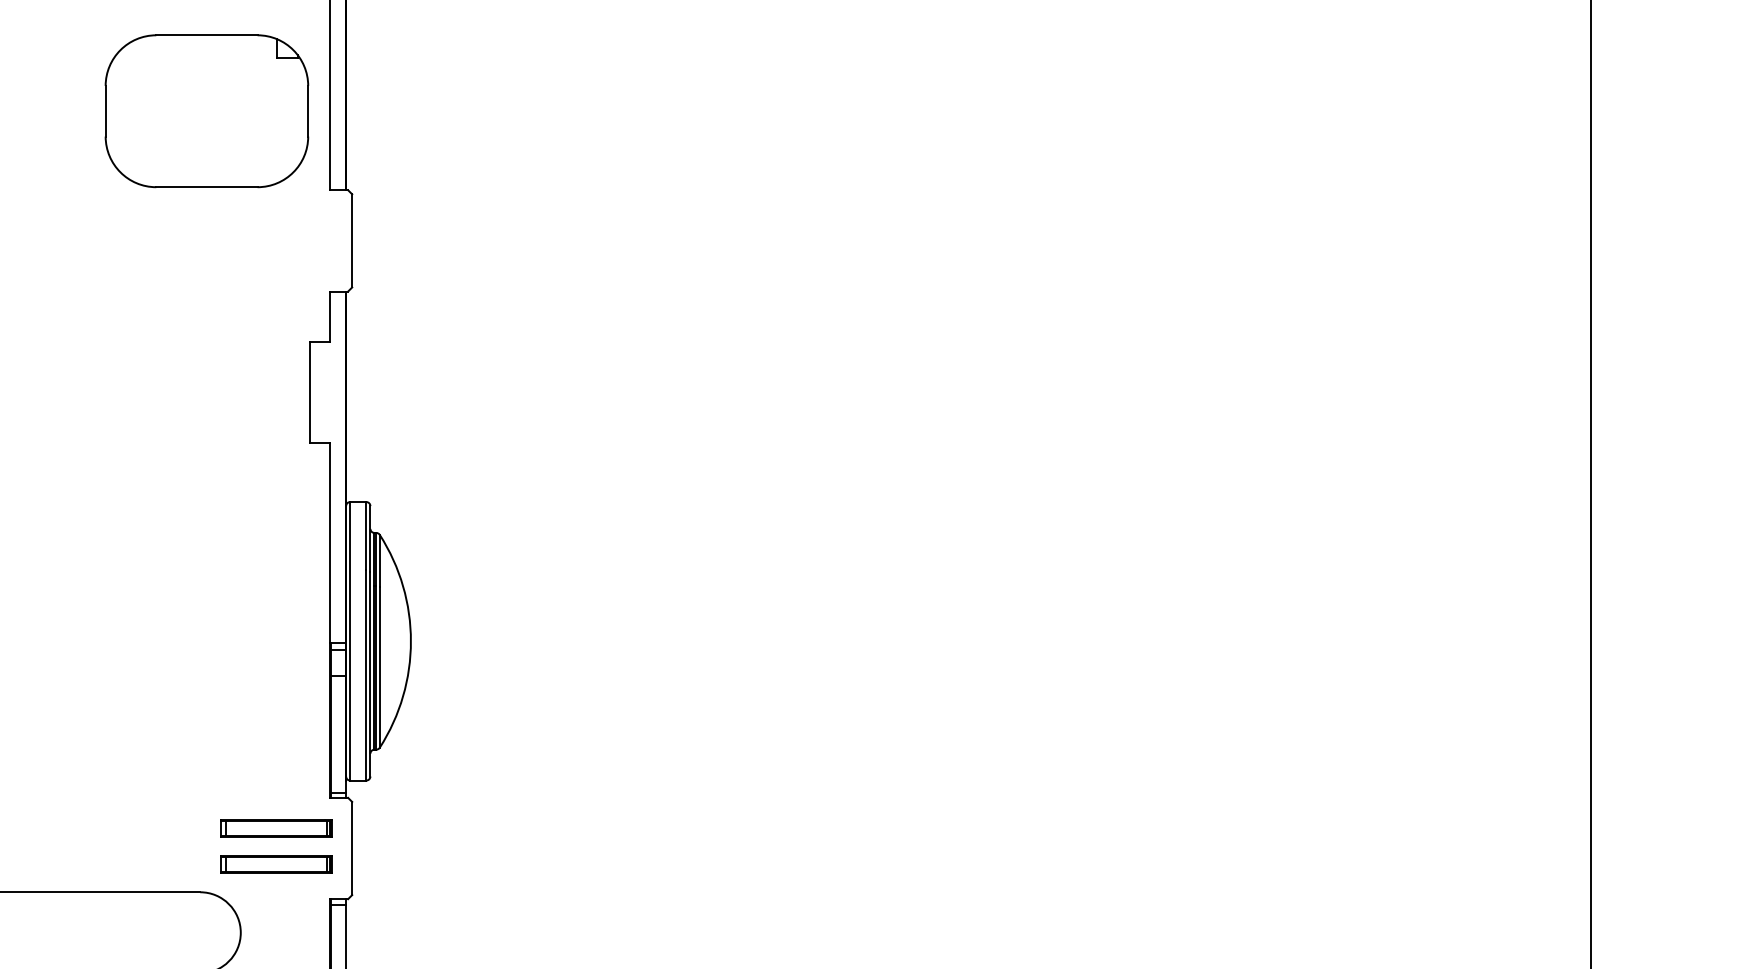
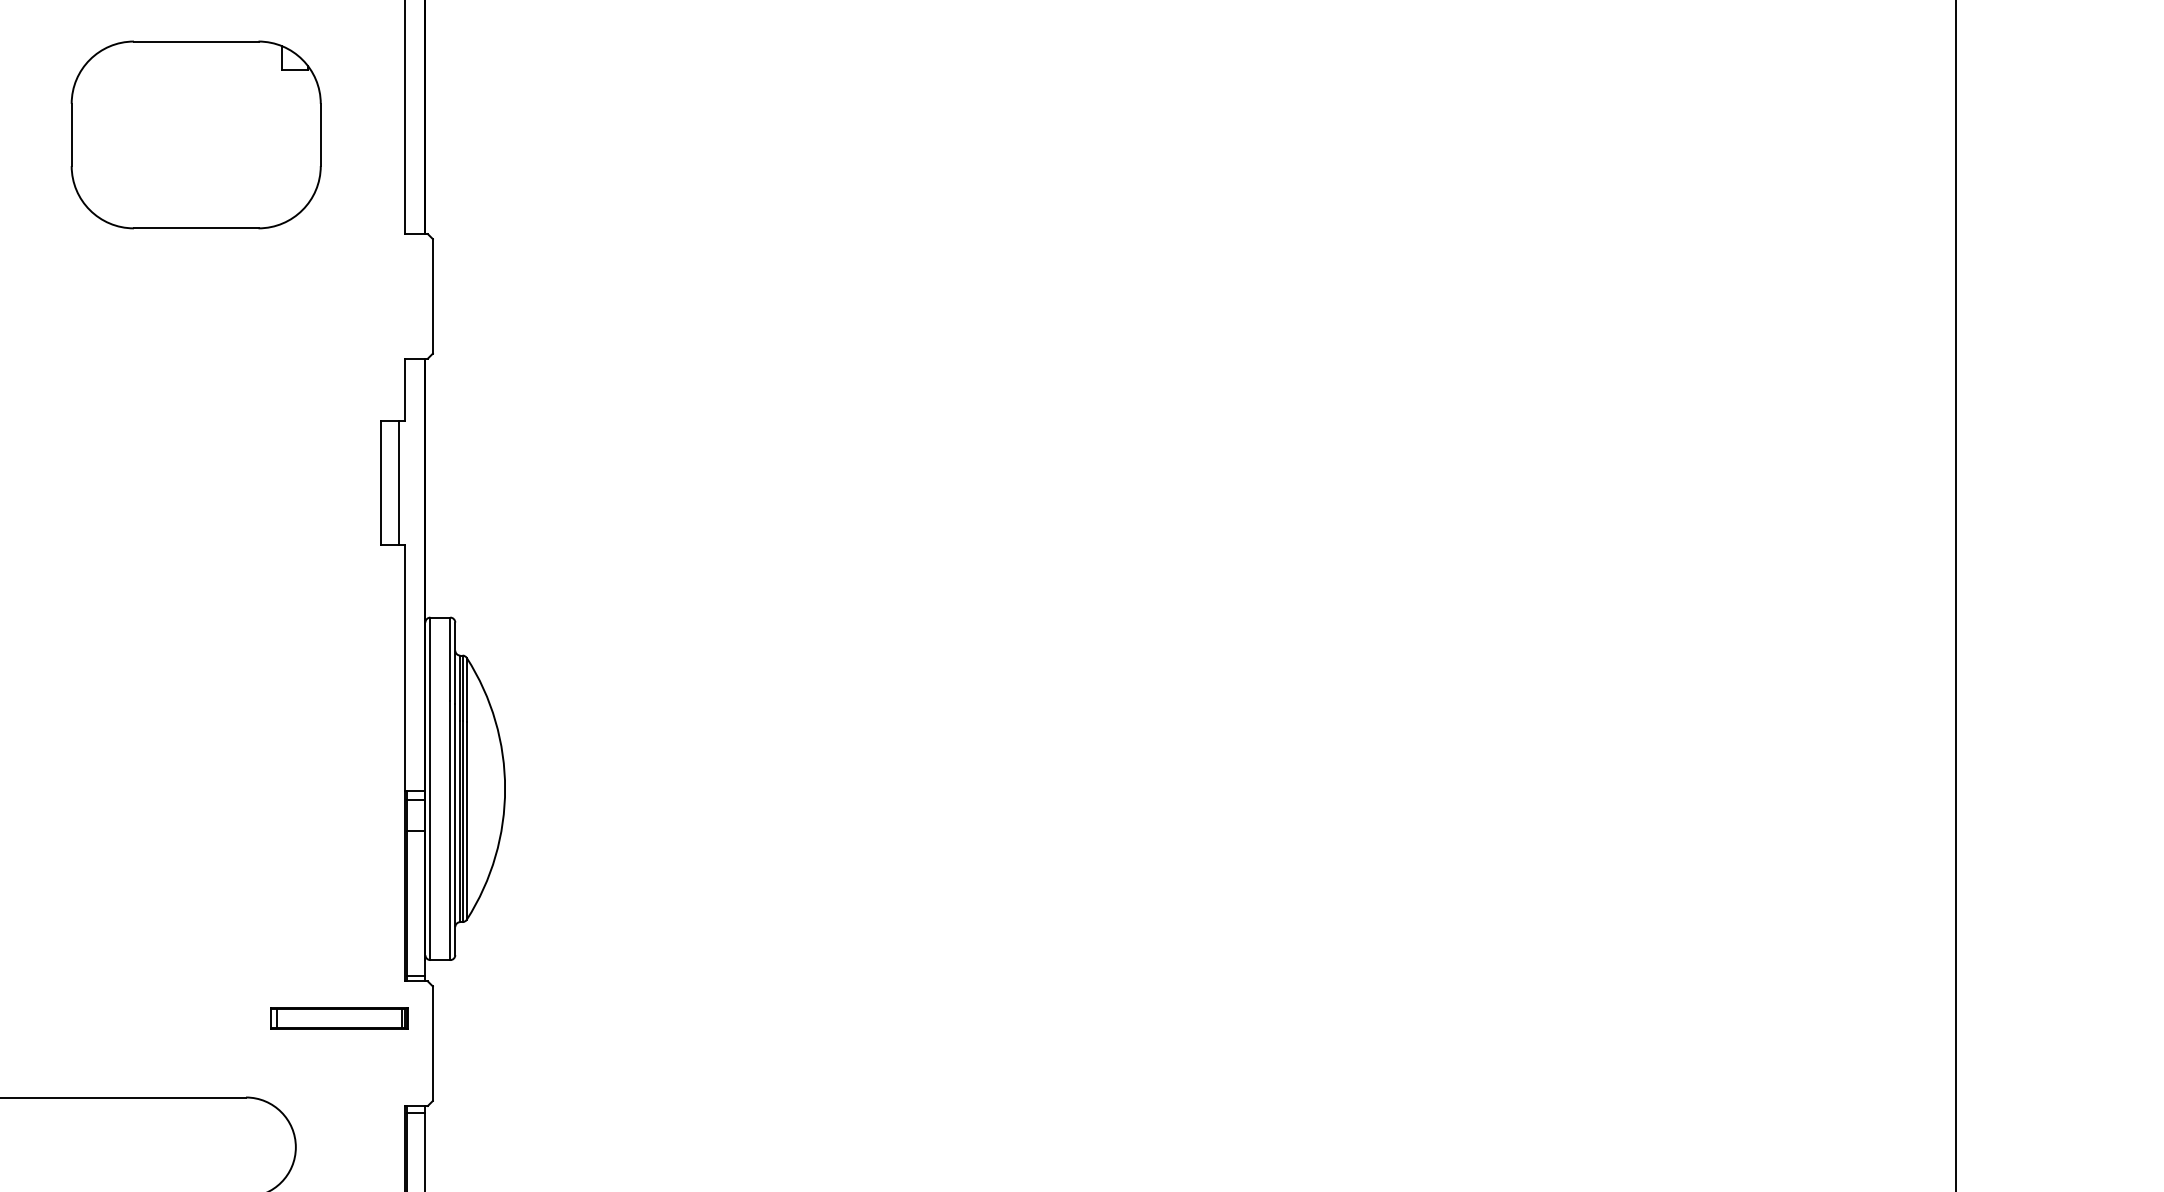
part: (206, 110) -> (195, 134), moved
line: (325, 392) -> (399, 482), added
part: (276, 864) -> (339, 1063), removed

